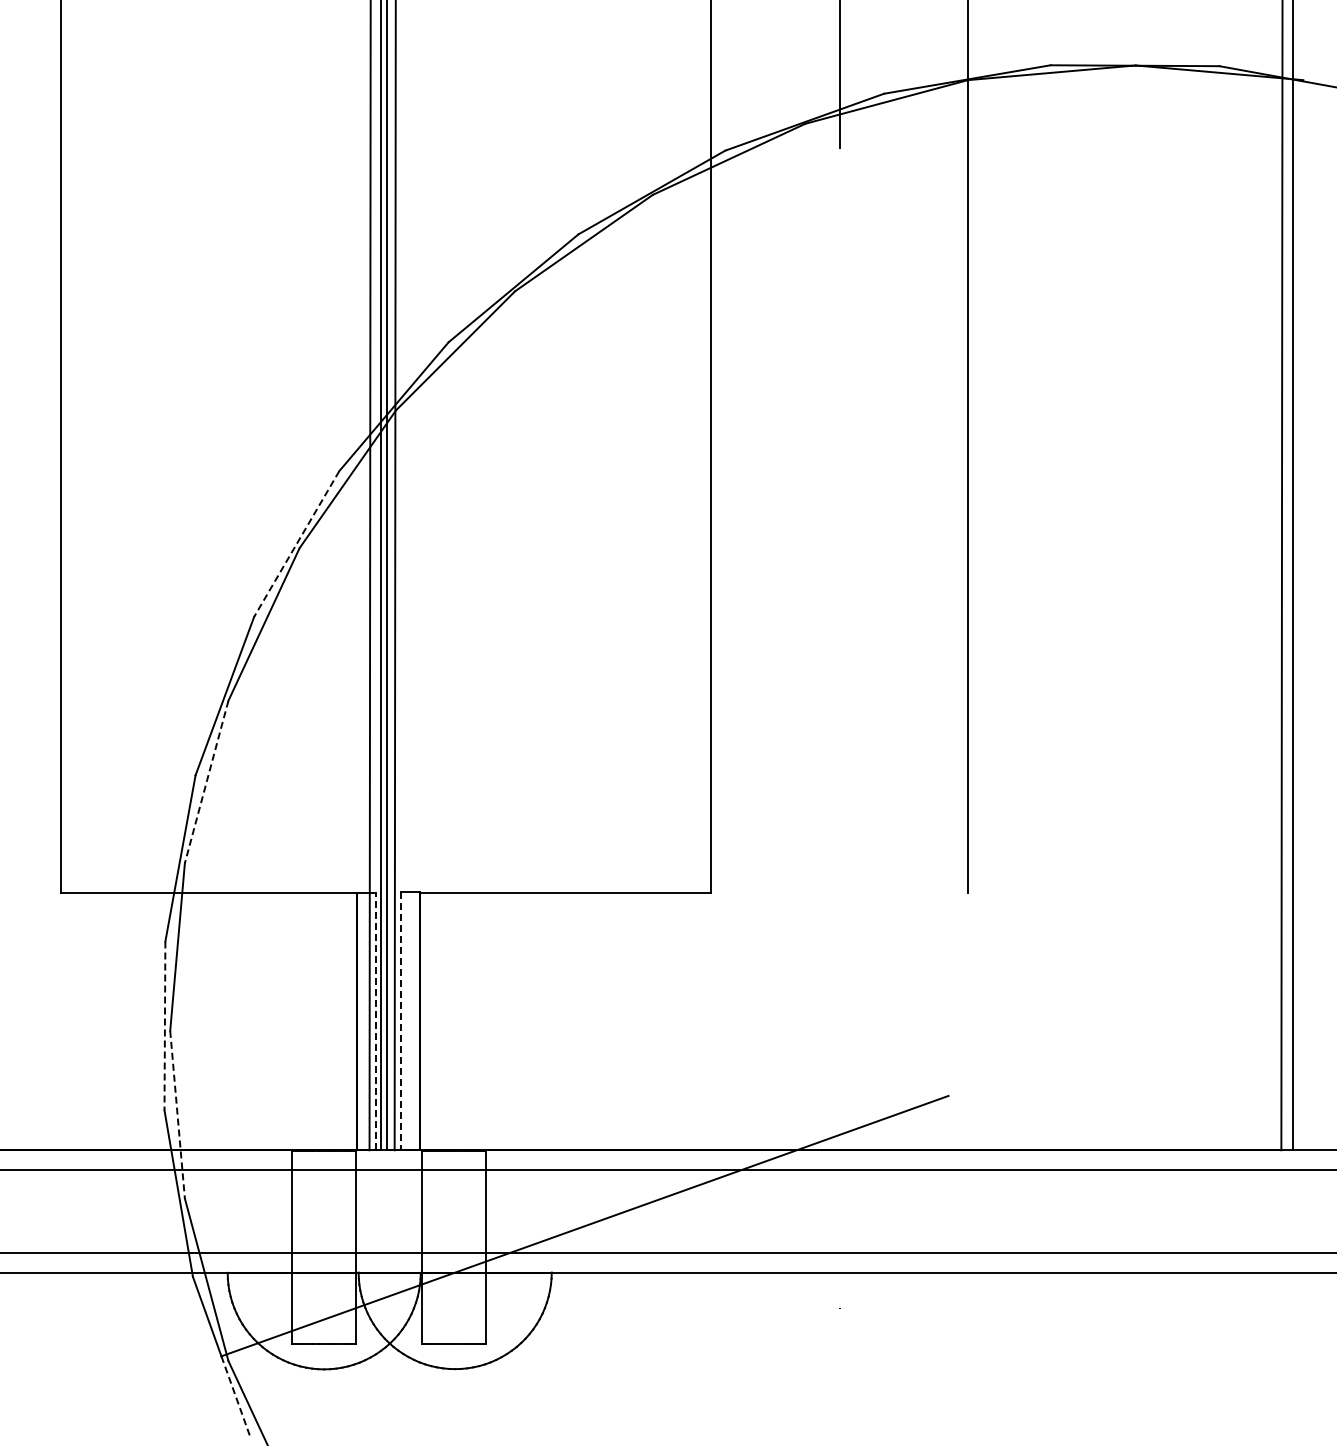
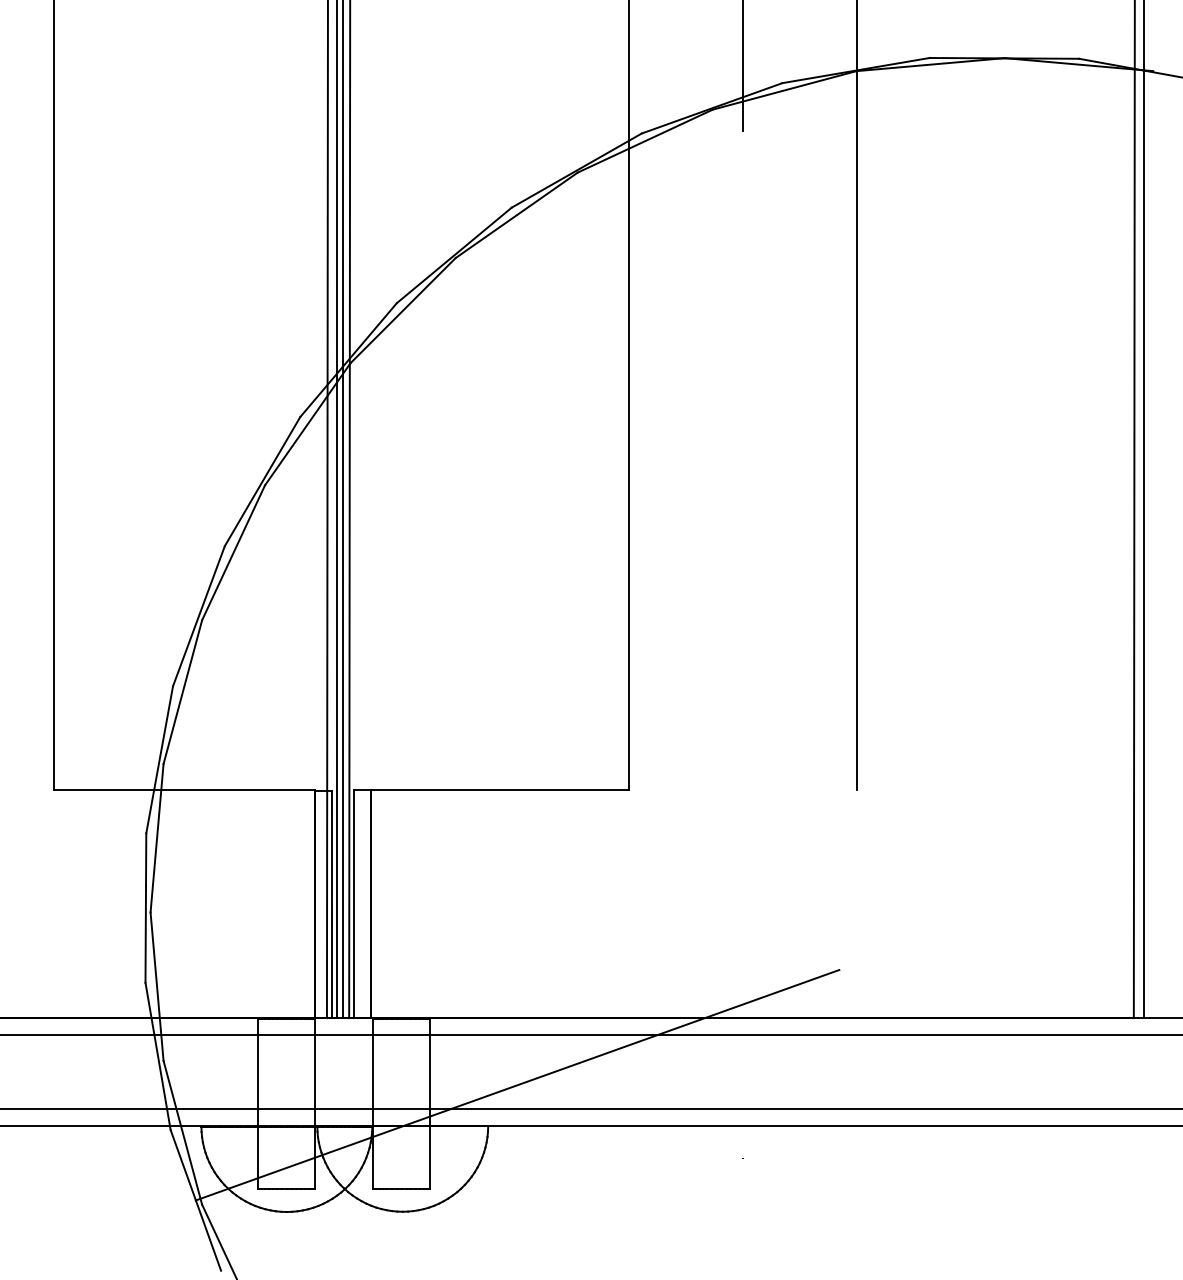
line: (296, 544) -> (262, 482), dashed -> solid
line: (206, 782) -> (182, 692), dashed -> solid
line: (375, 1021) -> (332, 904), dashed -> solid
line: (400, 1021) -> (354, 904), dashed -> solid
line: (164, 1026) -> (145, 908), dashed -> solid
line: (177, 1115) -> (157, 987), dashed -> solid
line: (235, 1396) -> (208, 1235), dashed -> solid

